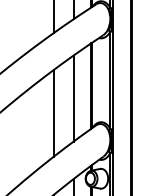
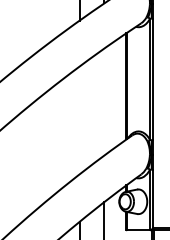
line: (73, 98) -> (104, 101), removed
line: (53, 113) -> (79, 120), removed

